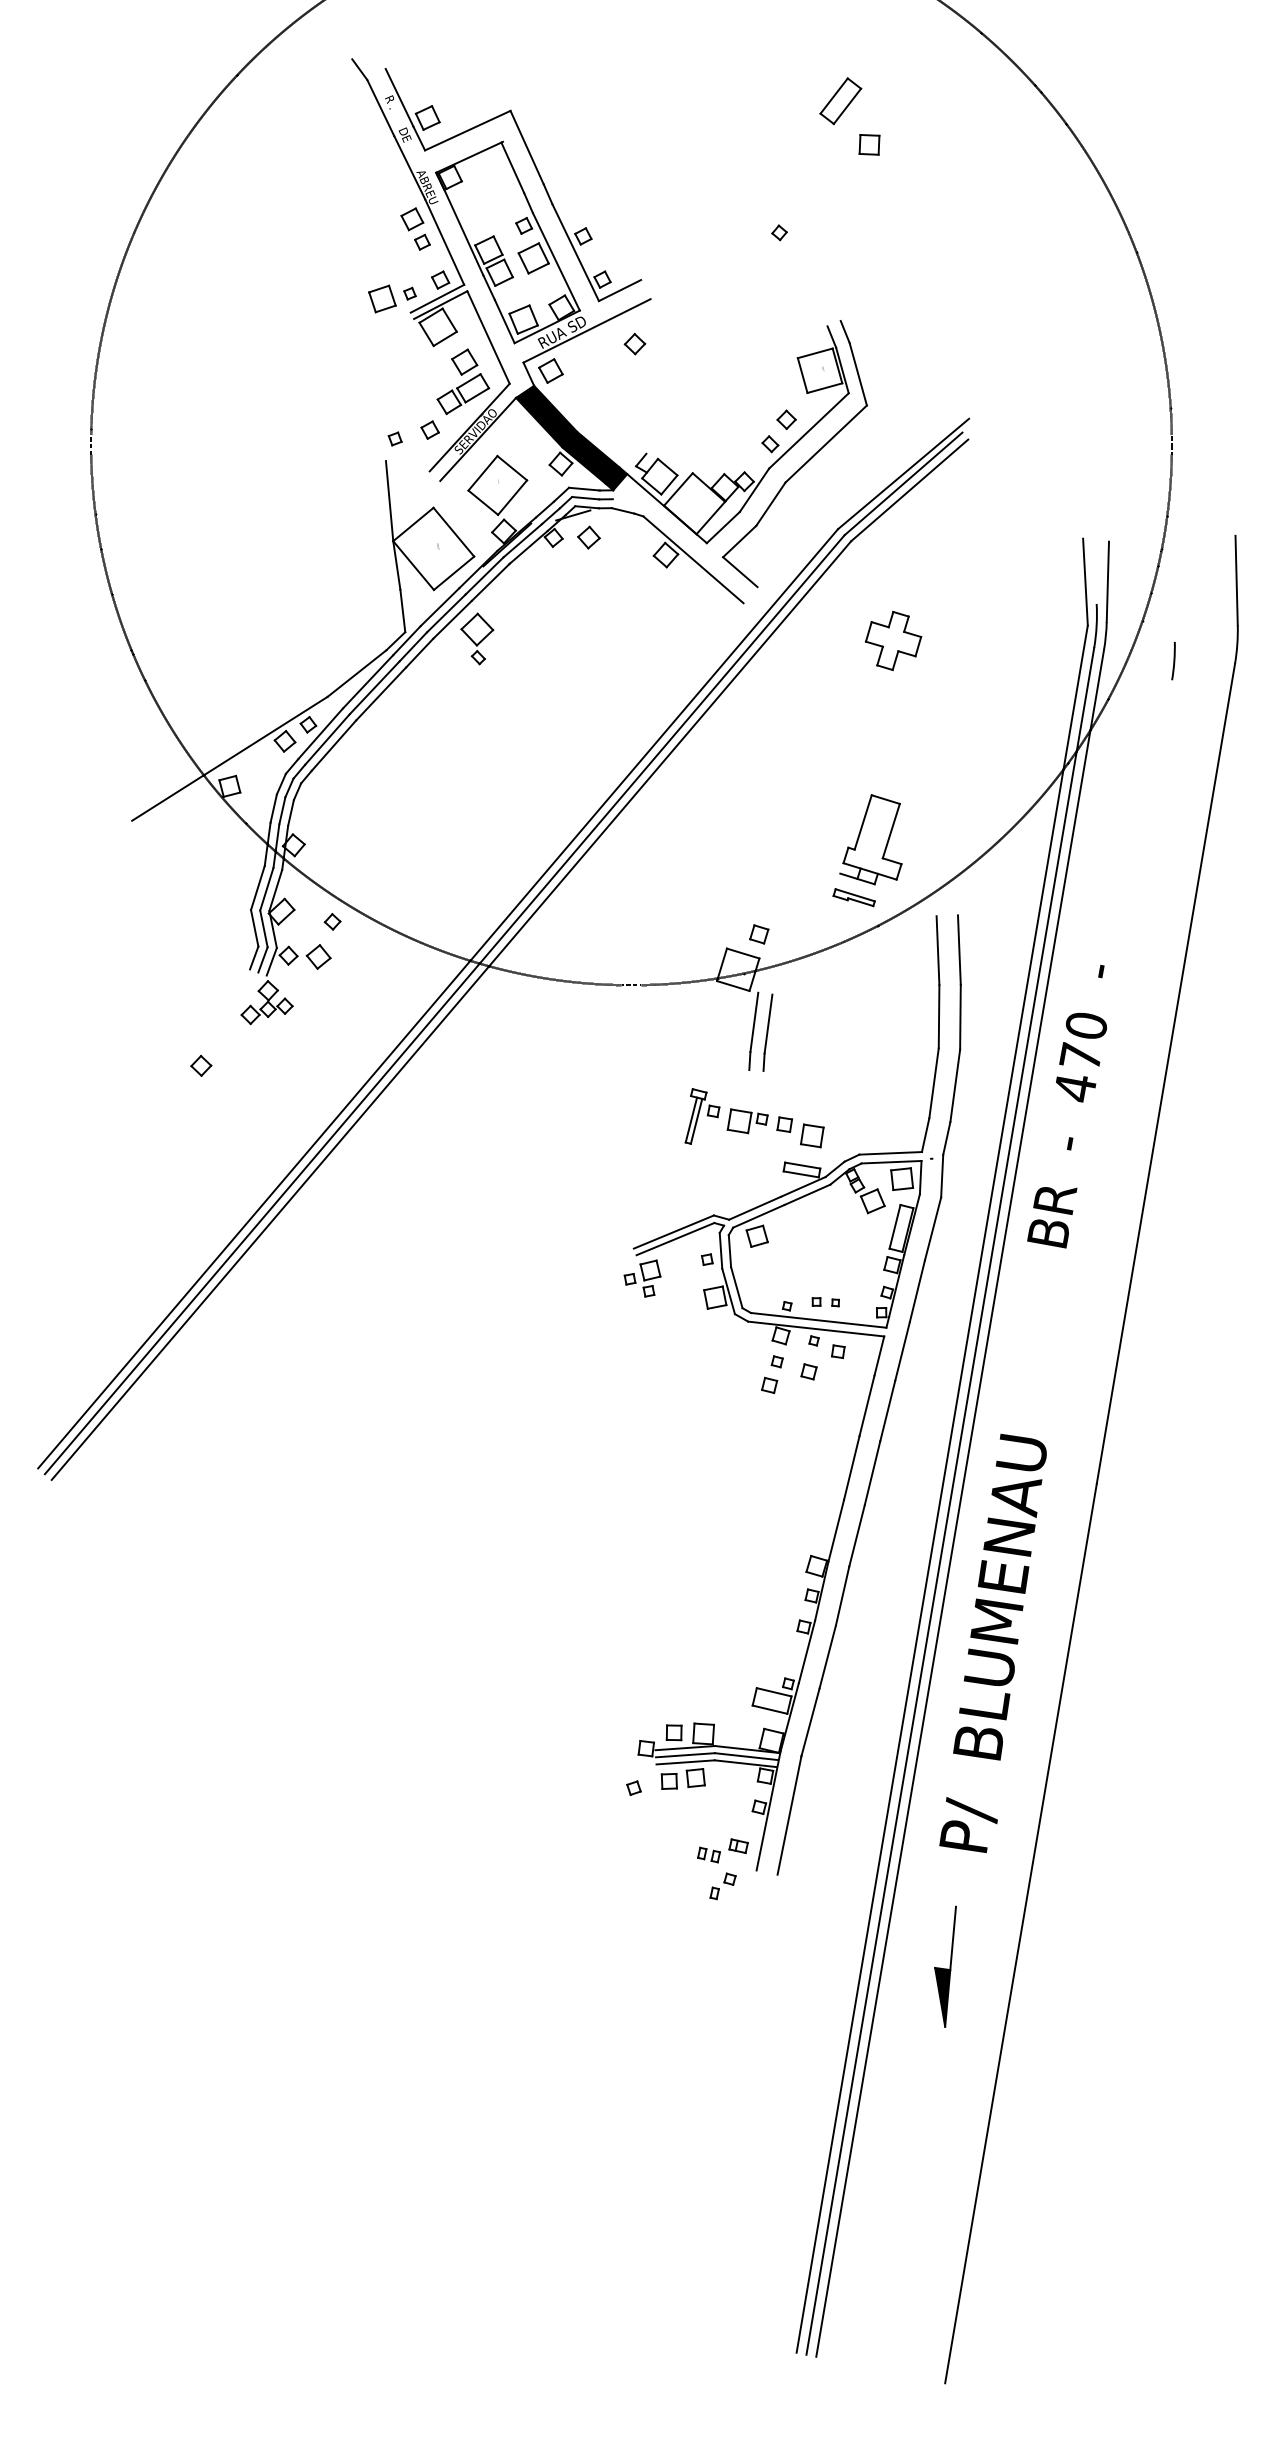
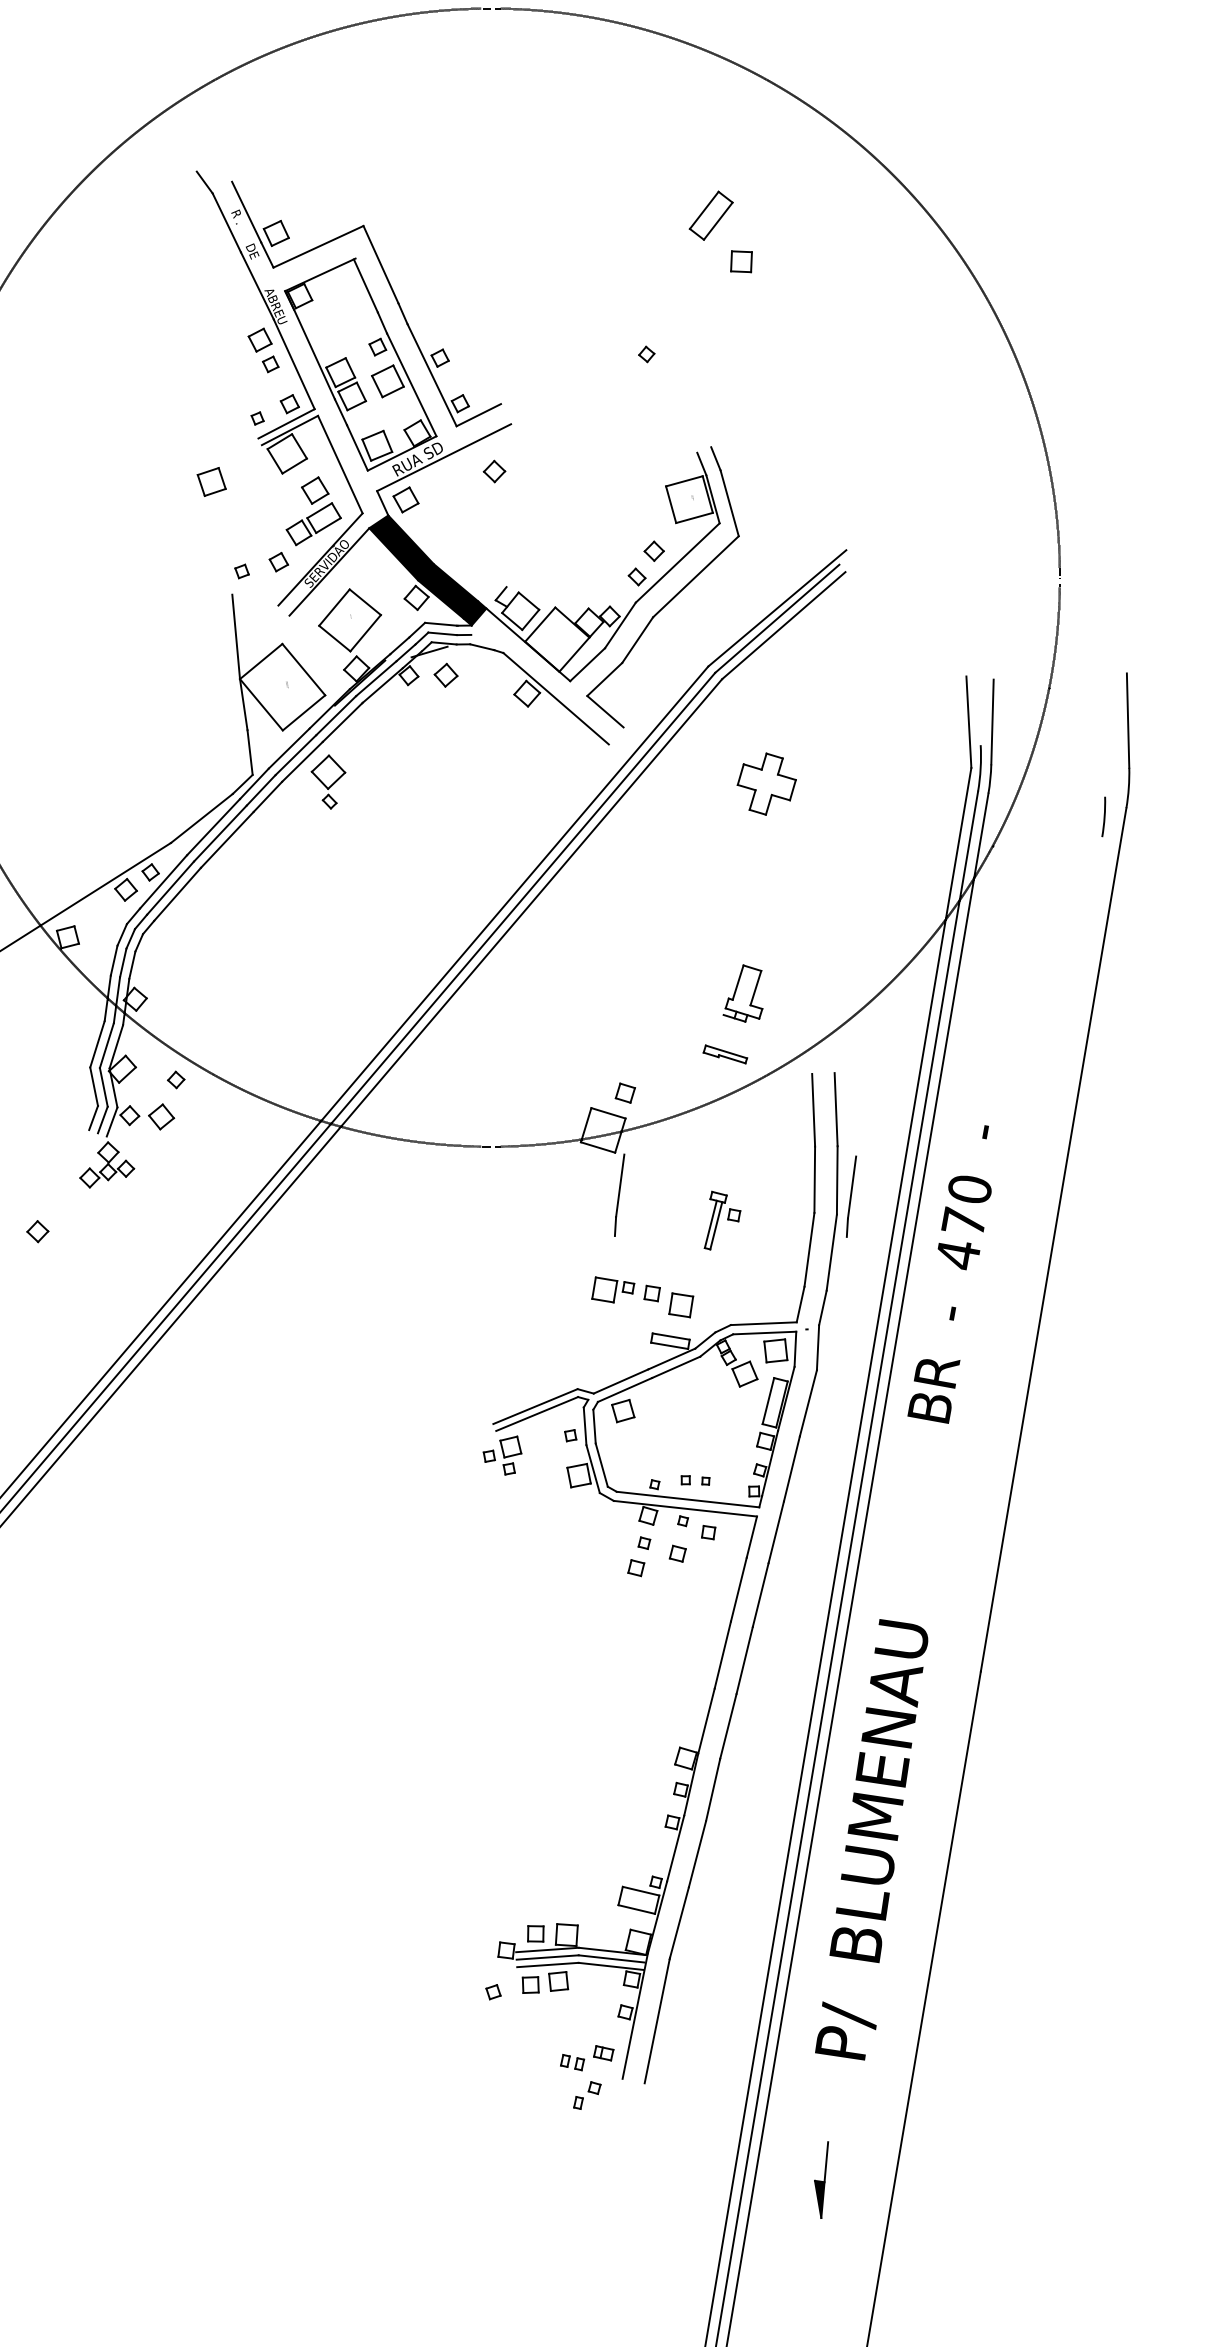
part: (382, 298) -> (211, 481), moved
line: (1173, 661) -> (1103, 817), moved
part: (870, 839) -> (742, 993), size x0.6
line: (767, 1032) -> (851, 1196), moved
part: (702, 1116) -> (722, 1220), moved
part: (945, 1966) -> (821, 2179), size x0.6

